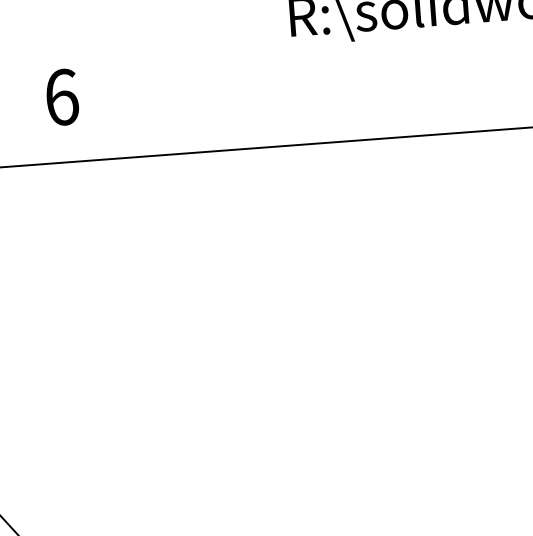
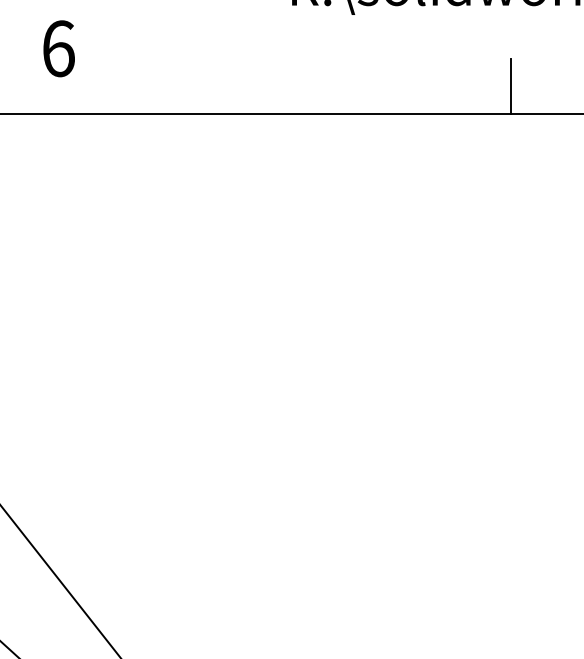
line: (515, 100) -> (510, 85), added

